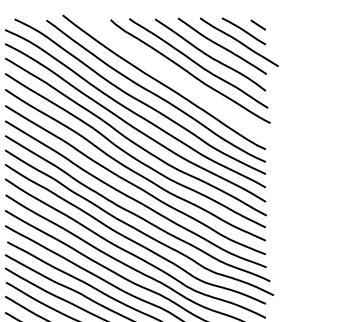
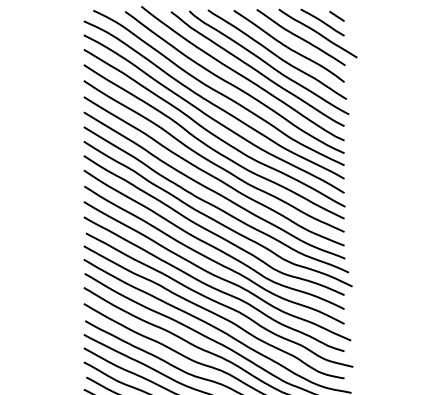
curve: (177, 78) -> (256, 69), added

